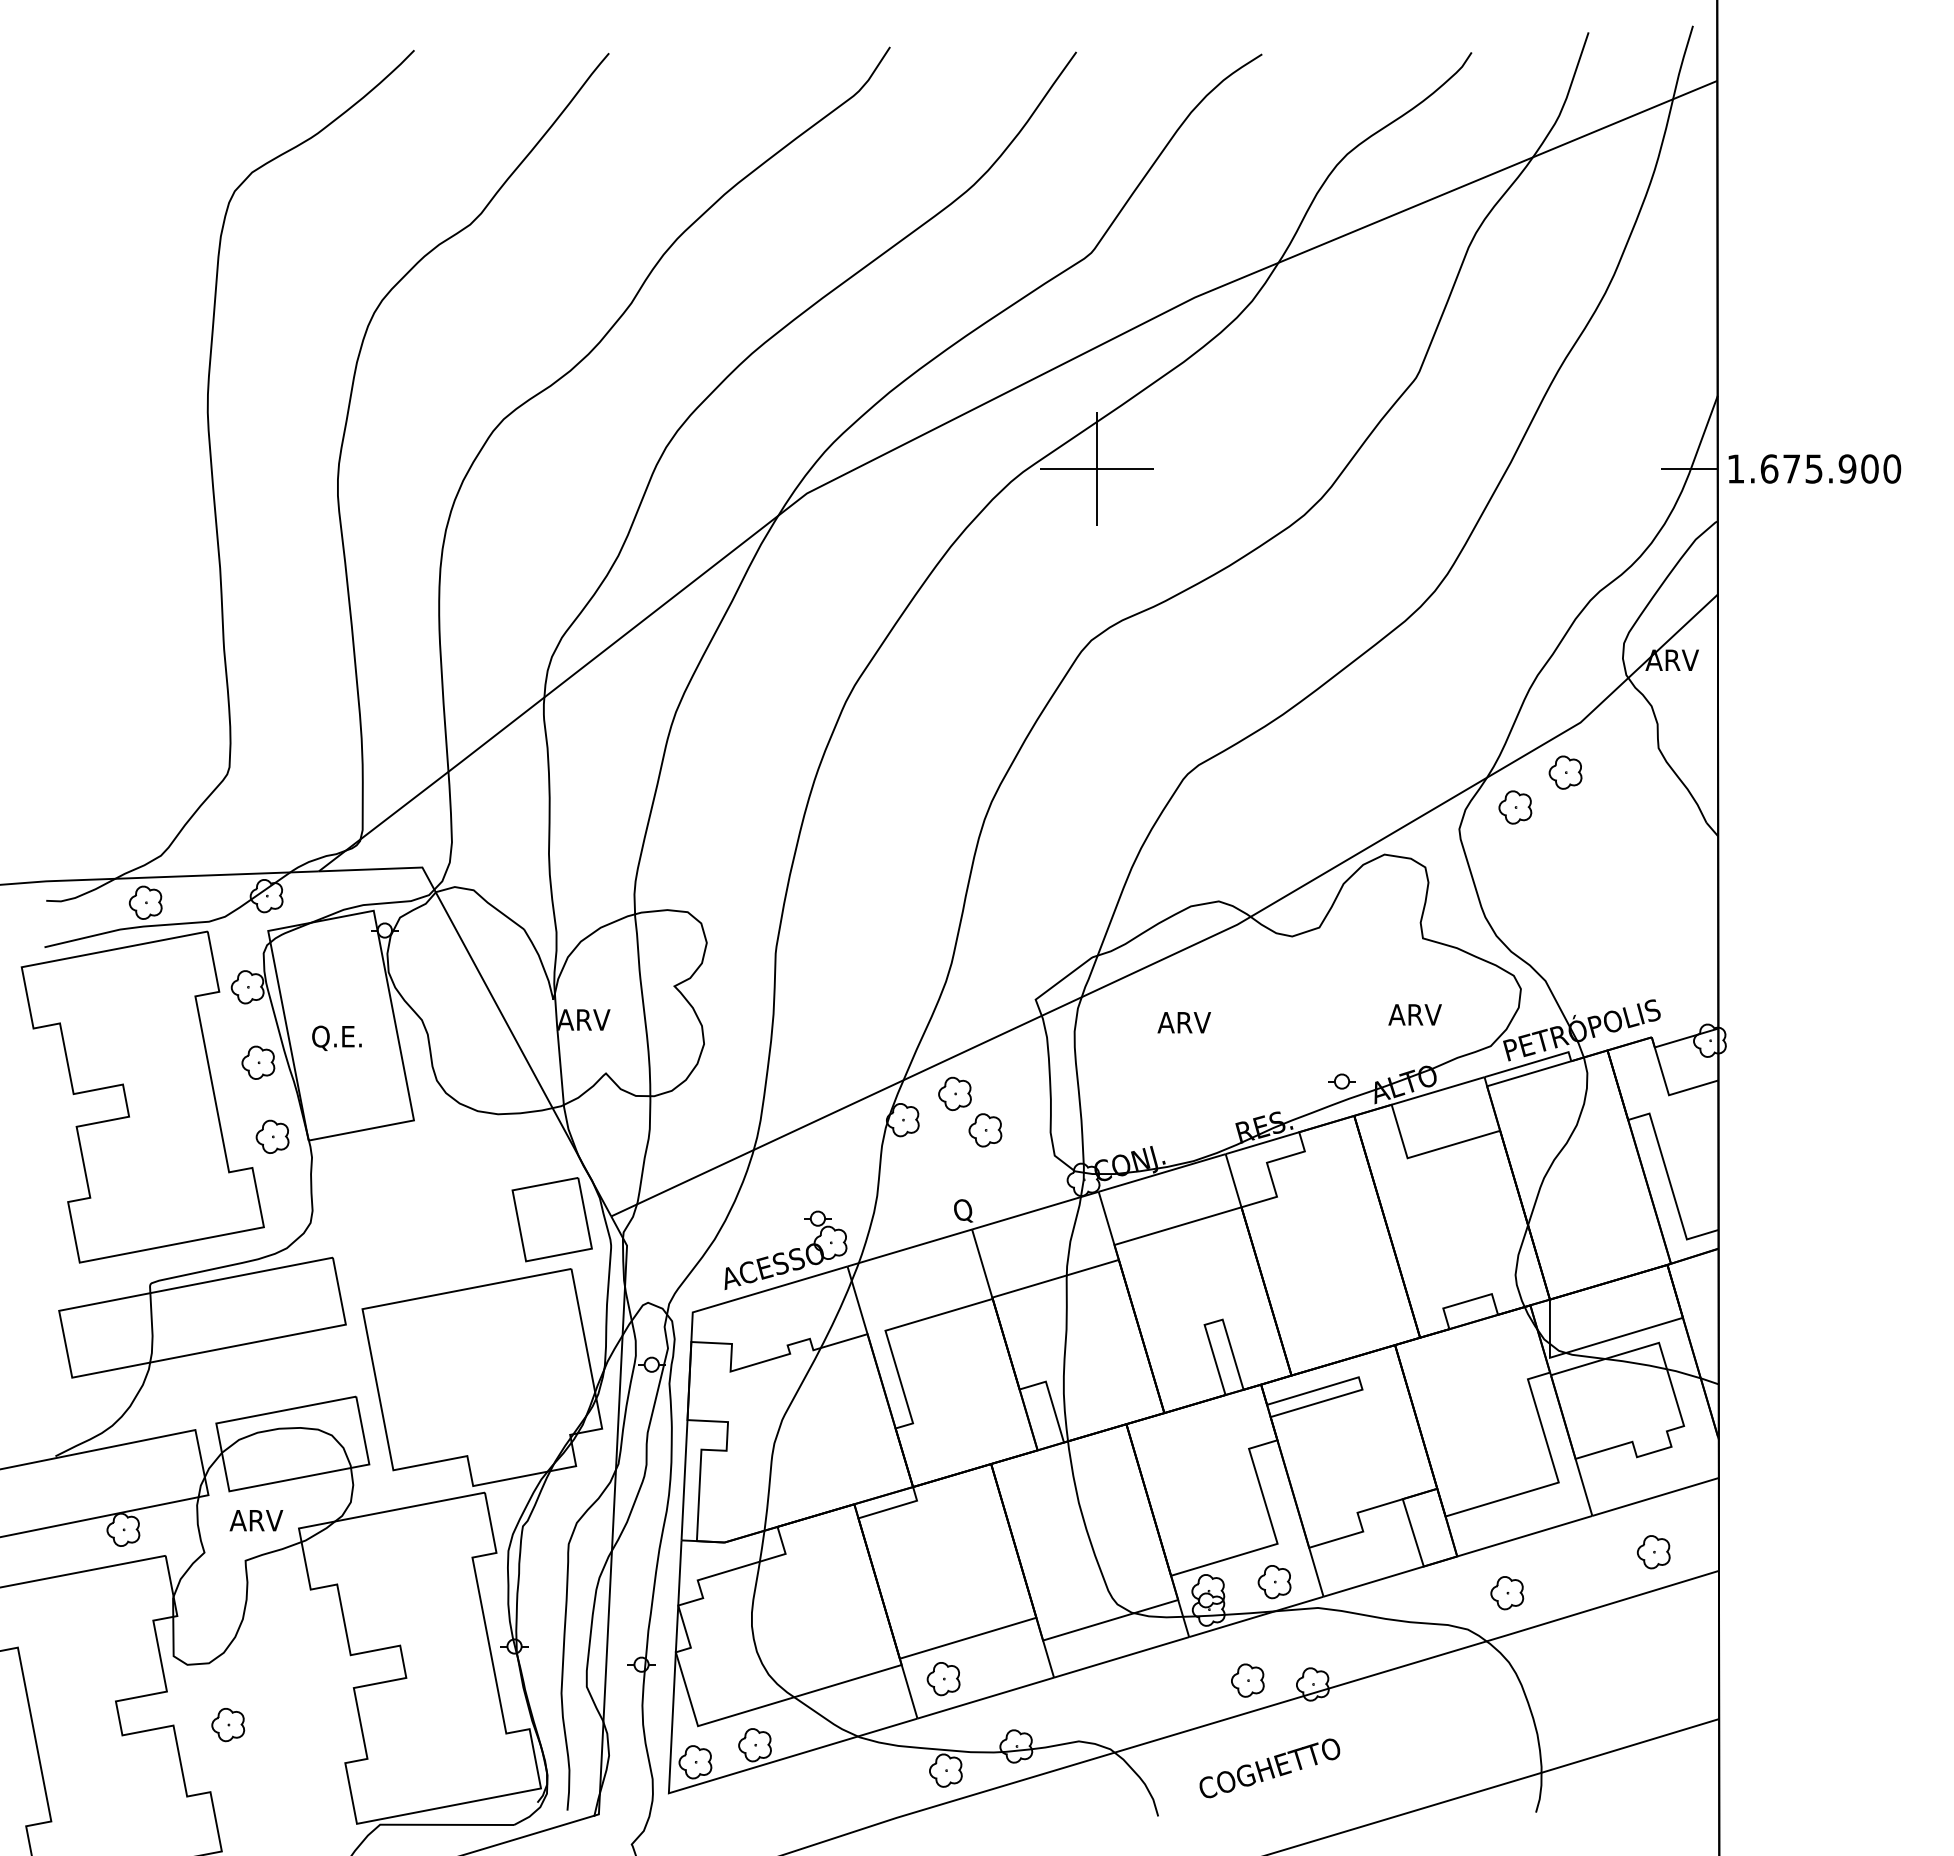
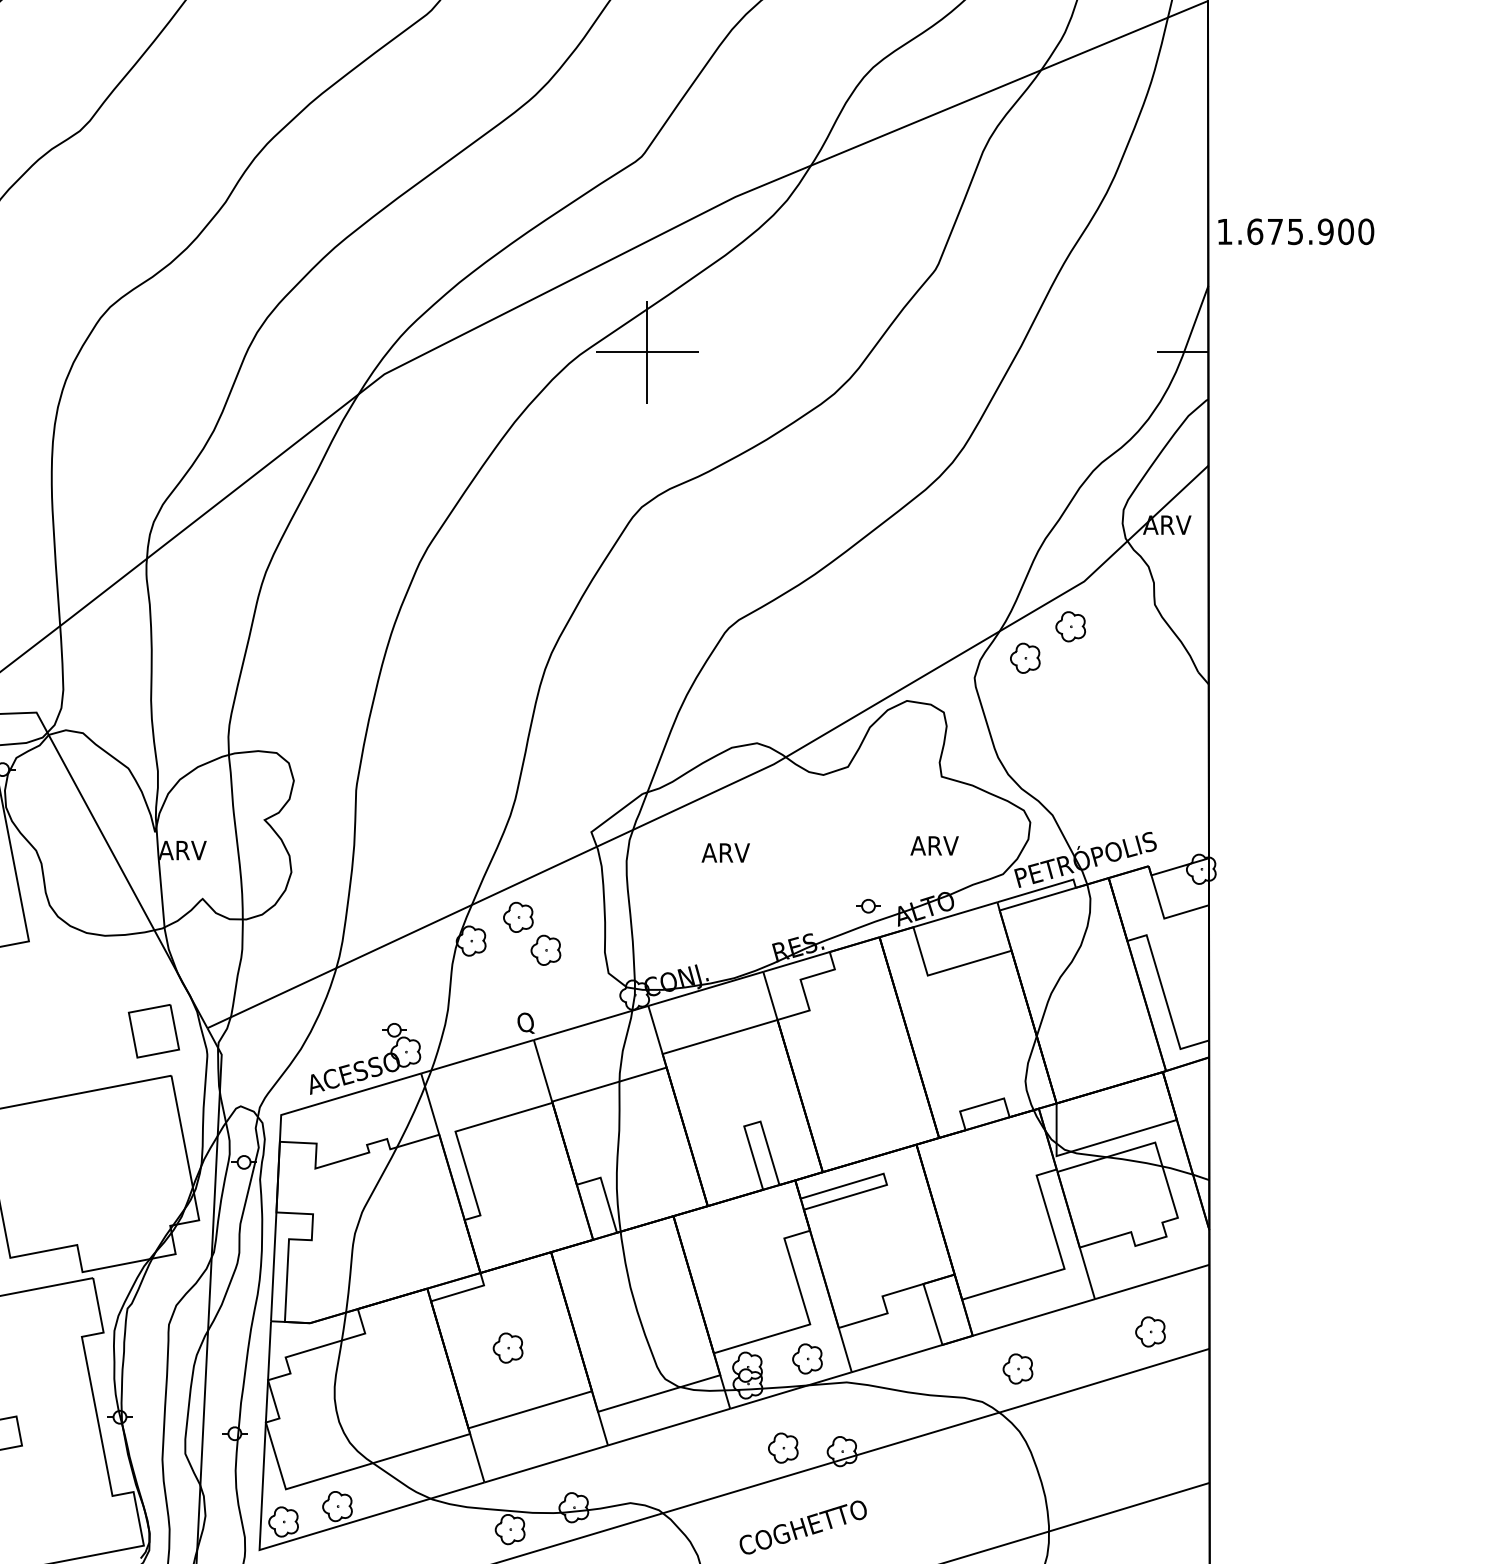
text: (1814, 468) -> (1295, 231), moved
part: (551, 1219) -> (153, 1031), size x0.7
part: (943, 1679) -> (507, 1348), moved

